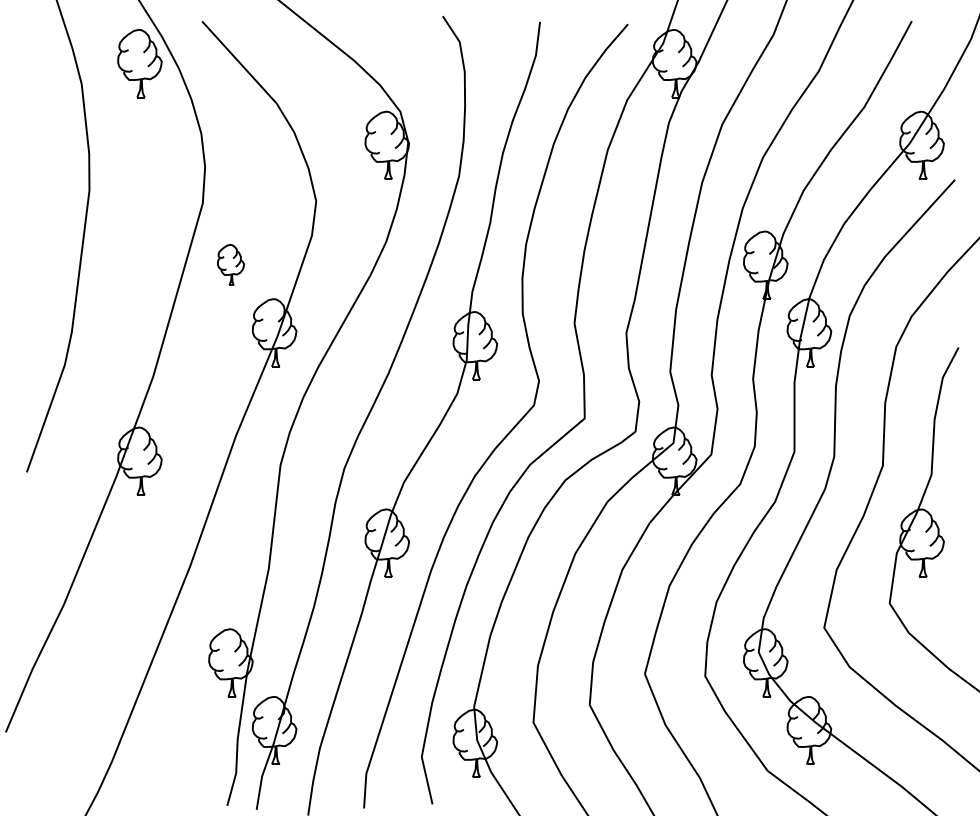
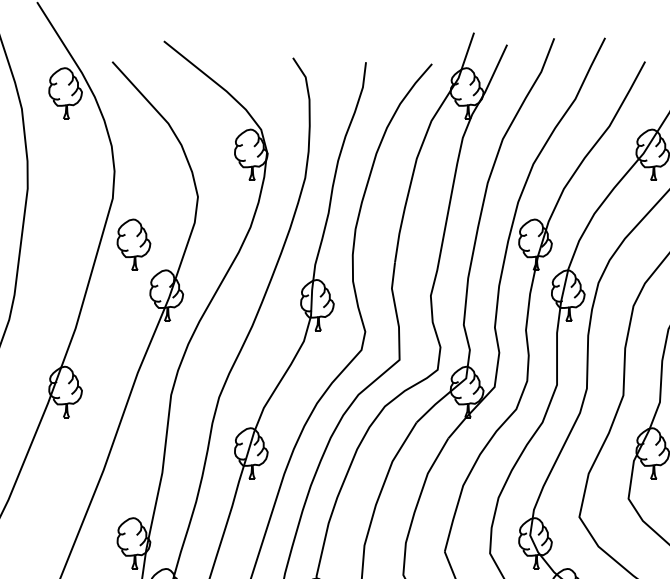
part: (230, 264) -> (133, 244), size x1.67

